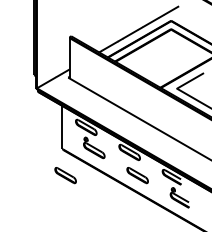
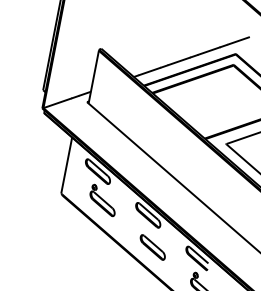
part: (65, 175) -> (58, 229), removed

